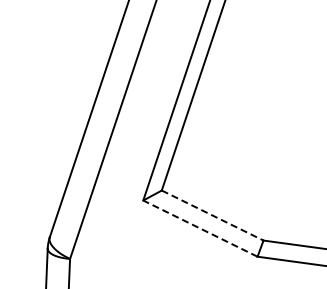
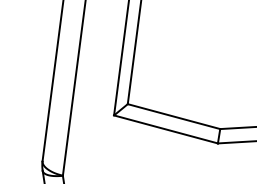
line: (212, 215) -> (173, 116), dashed -> solid
line: (200, 228) -> (166, 129), dashed -> solid

